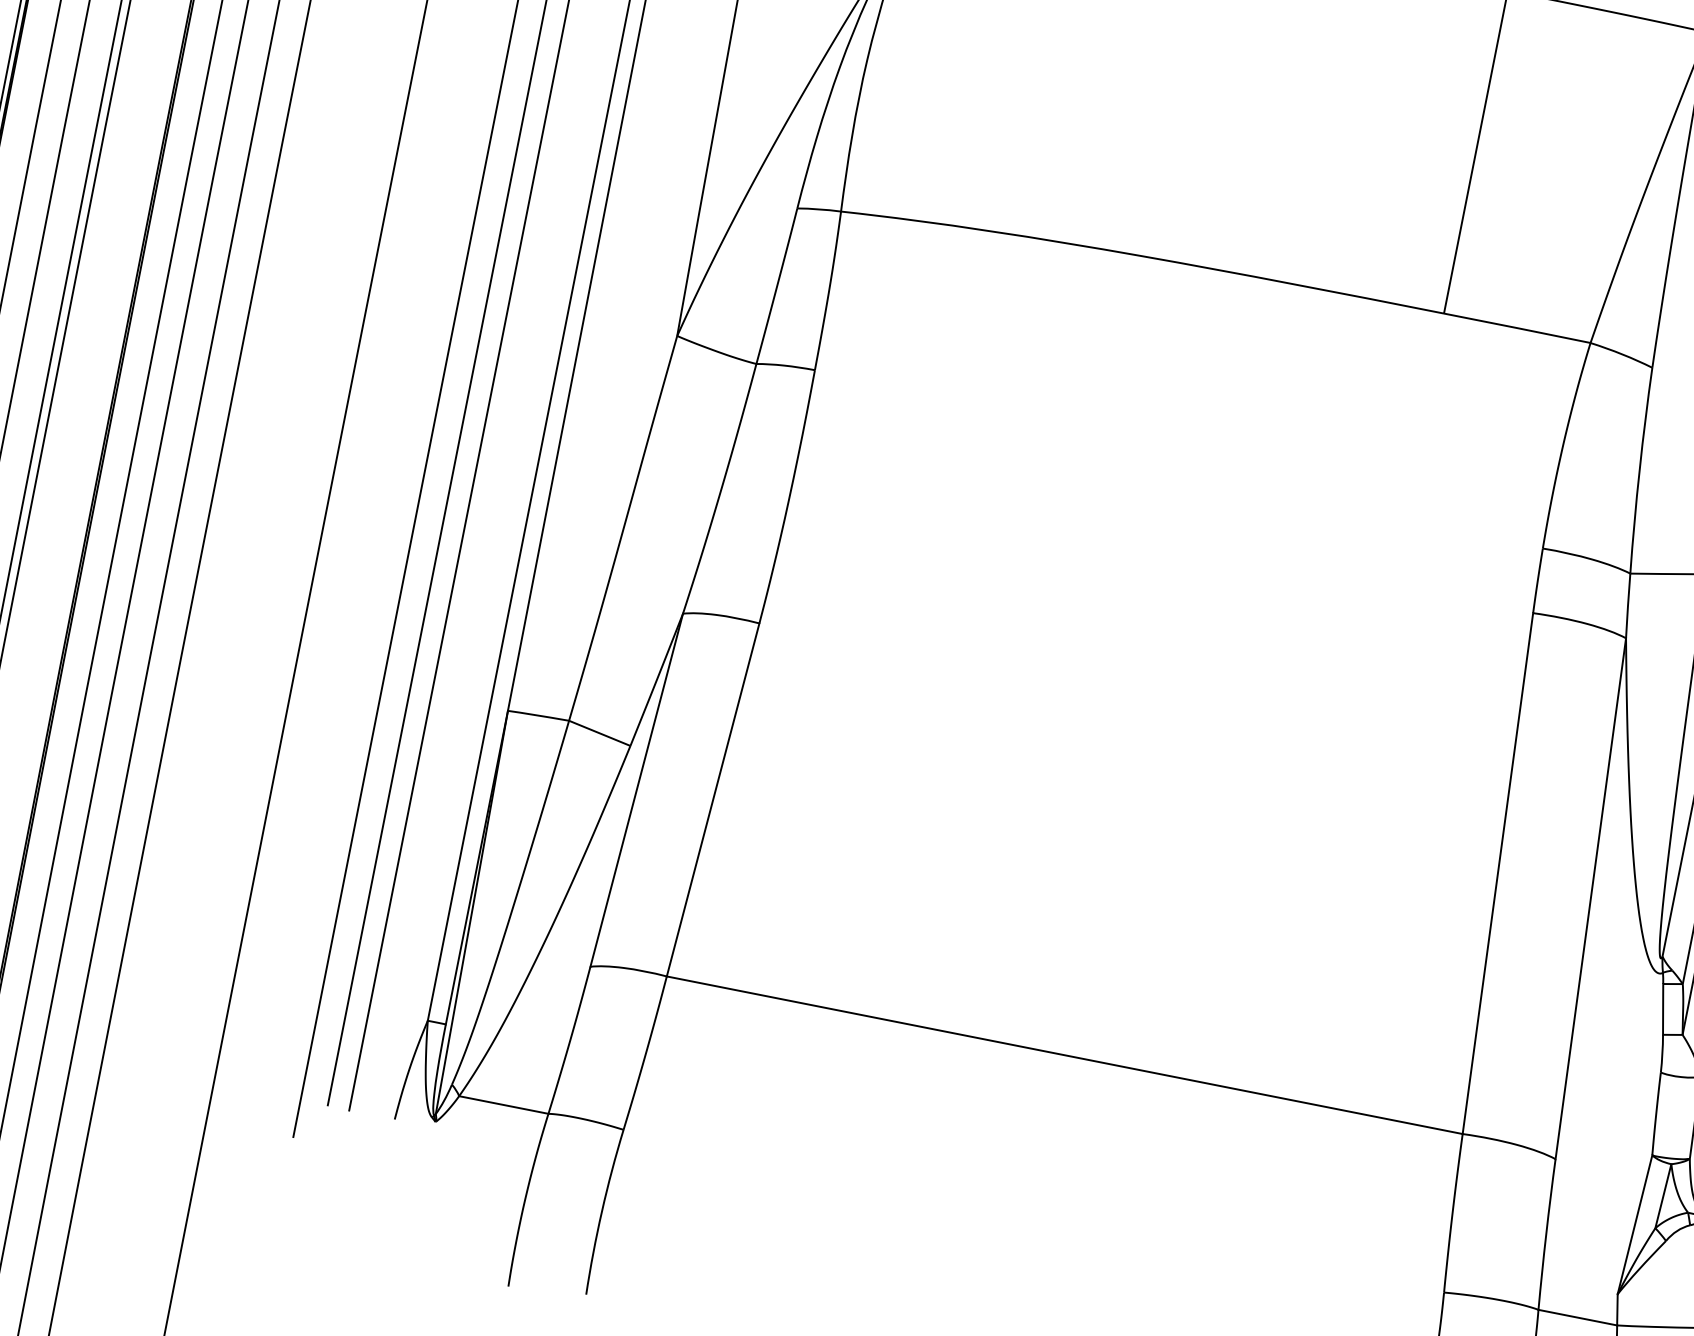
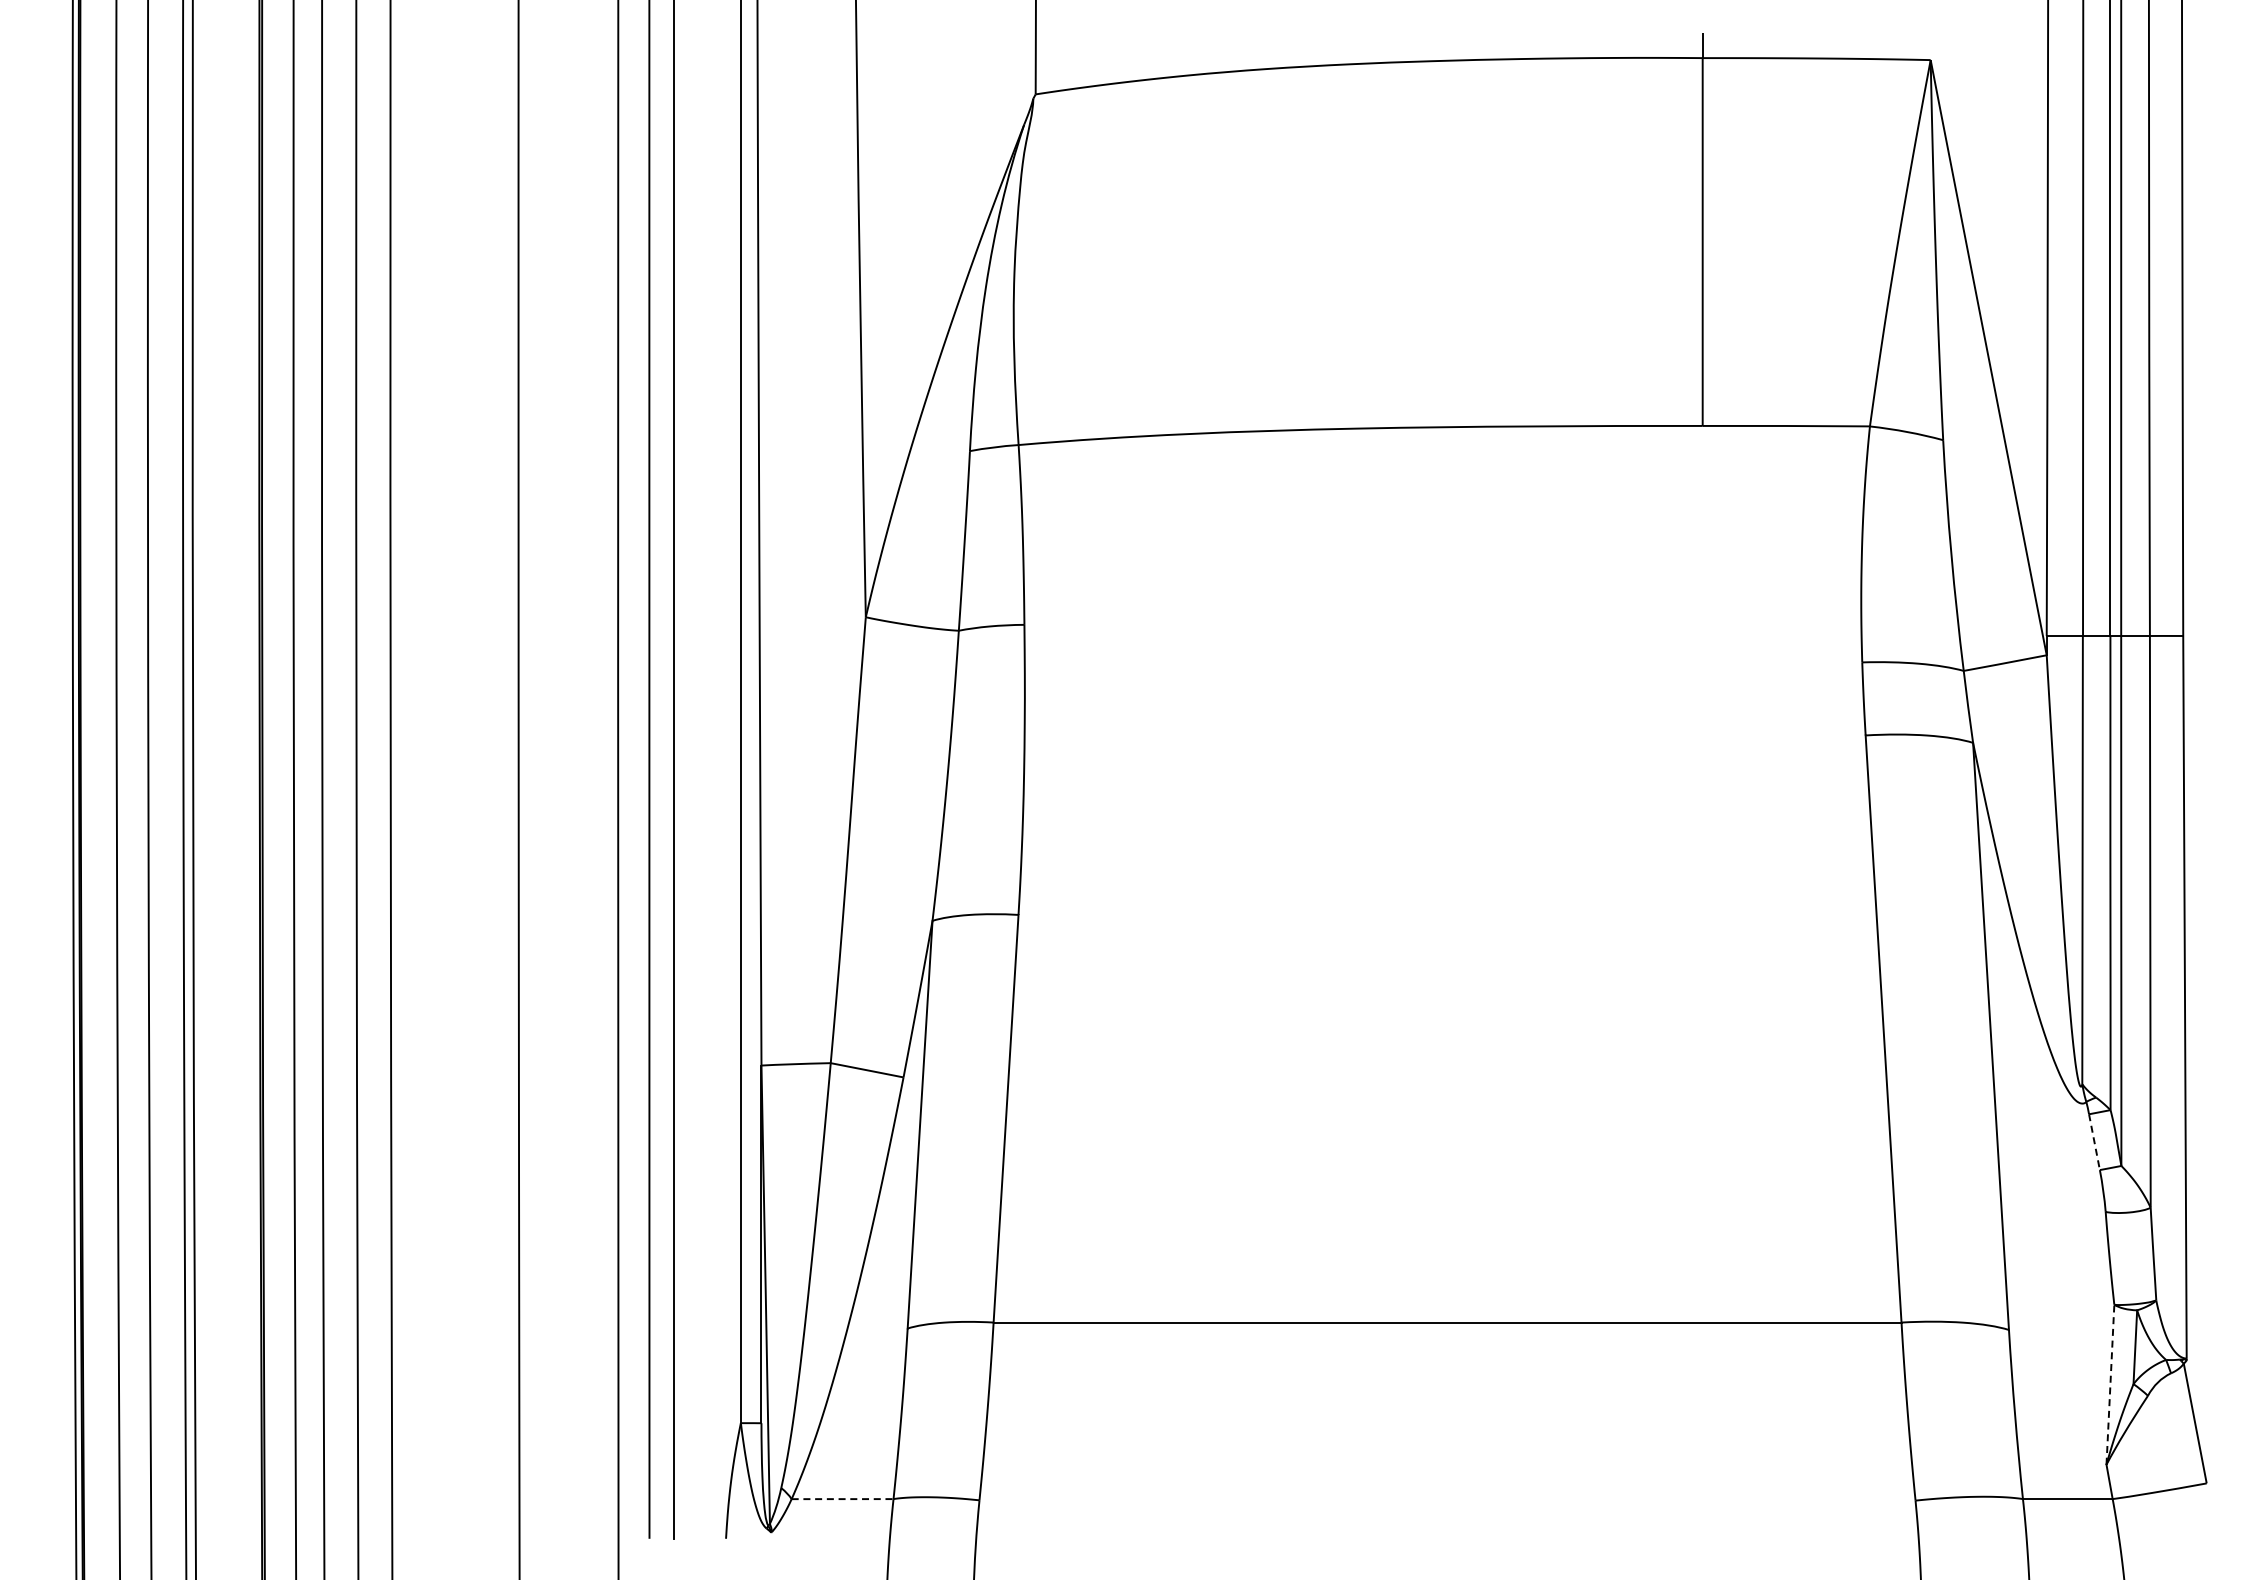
line: (1663, 1009) -> (2094, 1142), solid -> dashed
line: (503, 1105) -> (842, 1499), solid -> dashed
line: (1635, 1224) -> (2110, 1384), solid -> dashed

